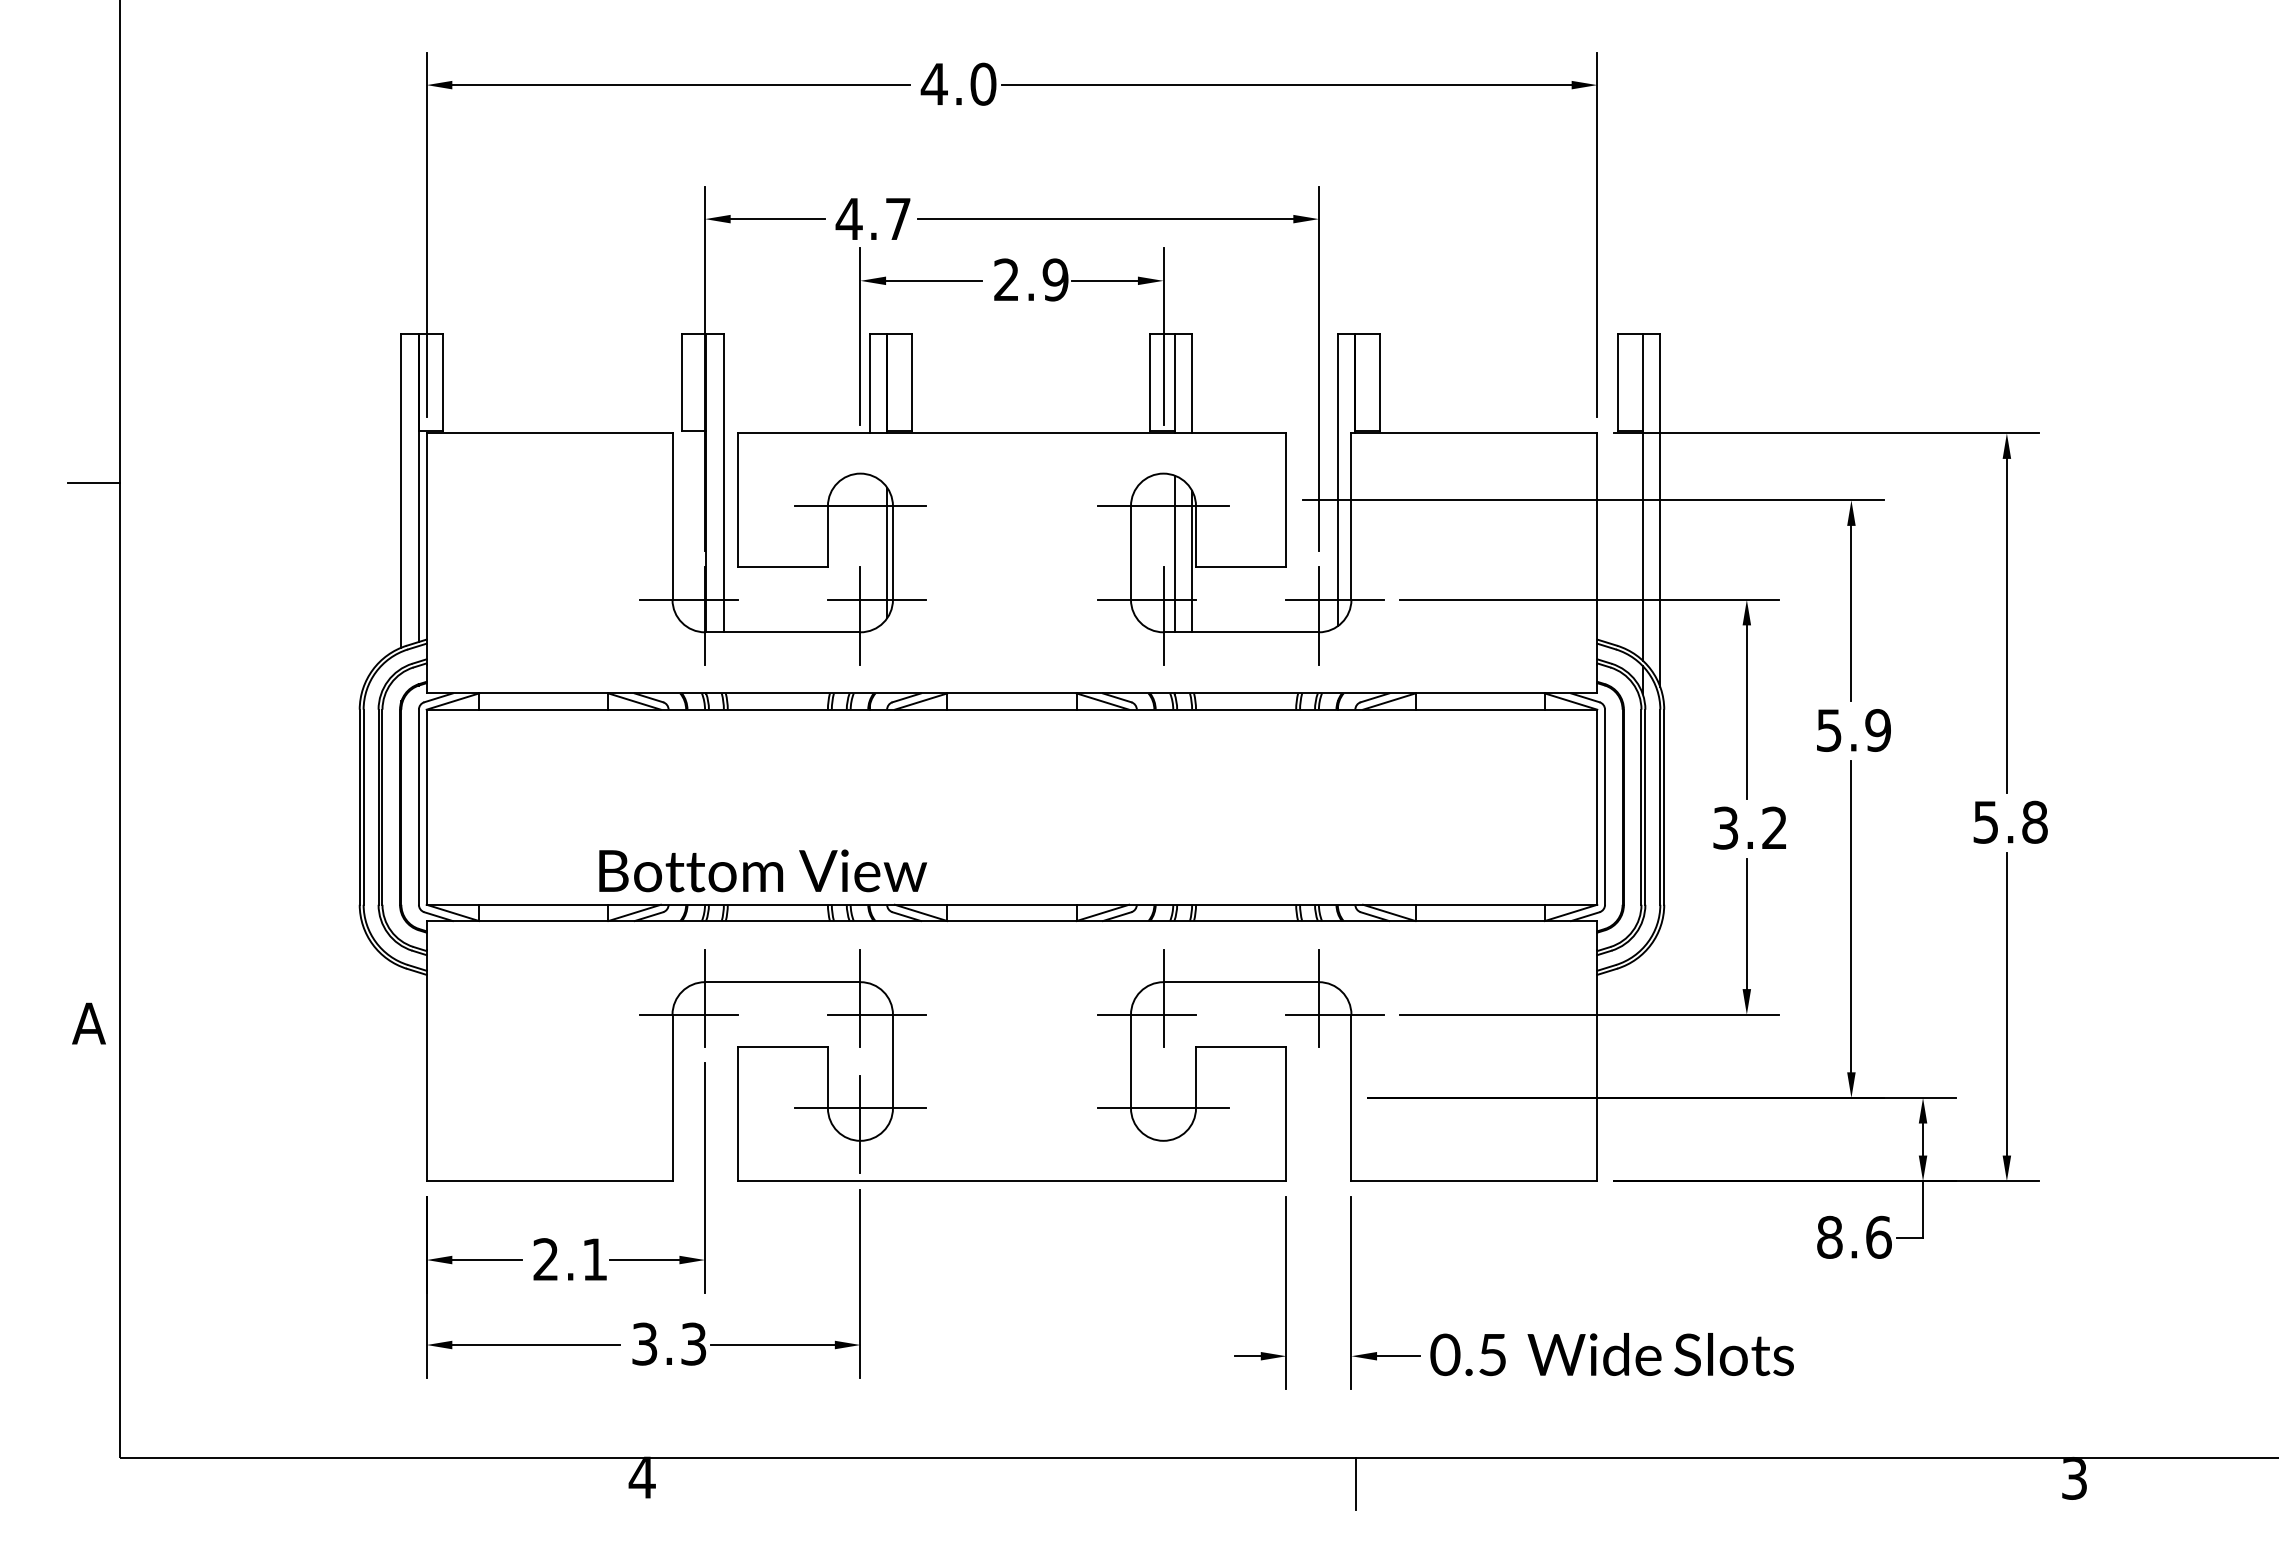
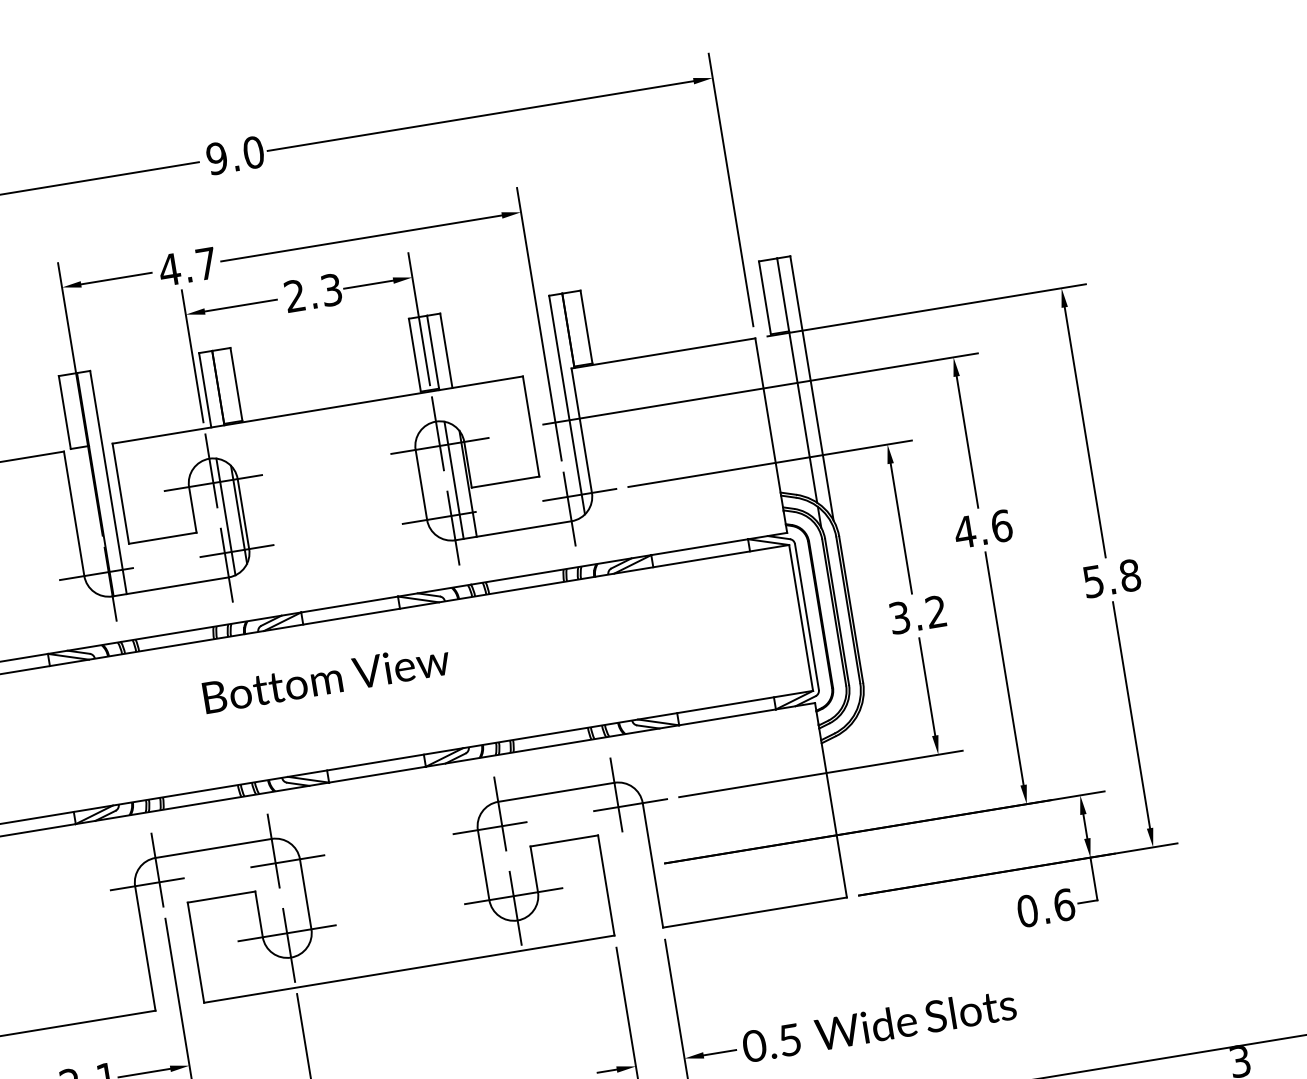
text: (933, 83) -> (216, 158), 4.0 -> 9.0
text: (1055, 279) -> (331, 289), 2.9 -> 2.3
line: (860, 489) -> (211, 470), added
line: (1163, 489) -> (437, 433), added
line: (869, 552) -> (225, 516), added
text: (1853, 730) -> (983, 529), 5.9 -> 4.6
text: (763, 870) -> (326, 678), moved
line: (1163, 1124) -> (515, 908), added
text: (1829, 1237) -> (1027, 911), 8.6 -> 0.6

